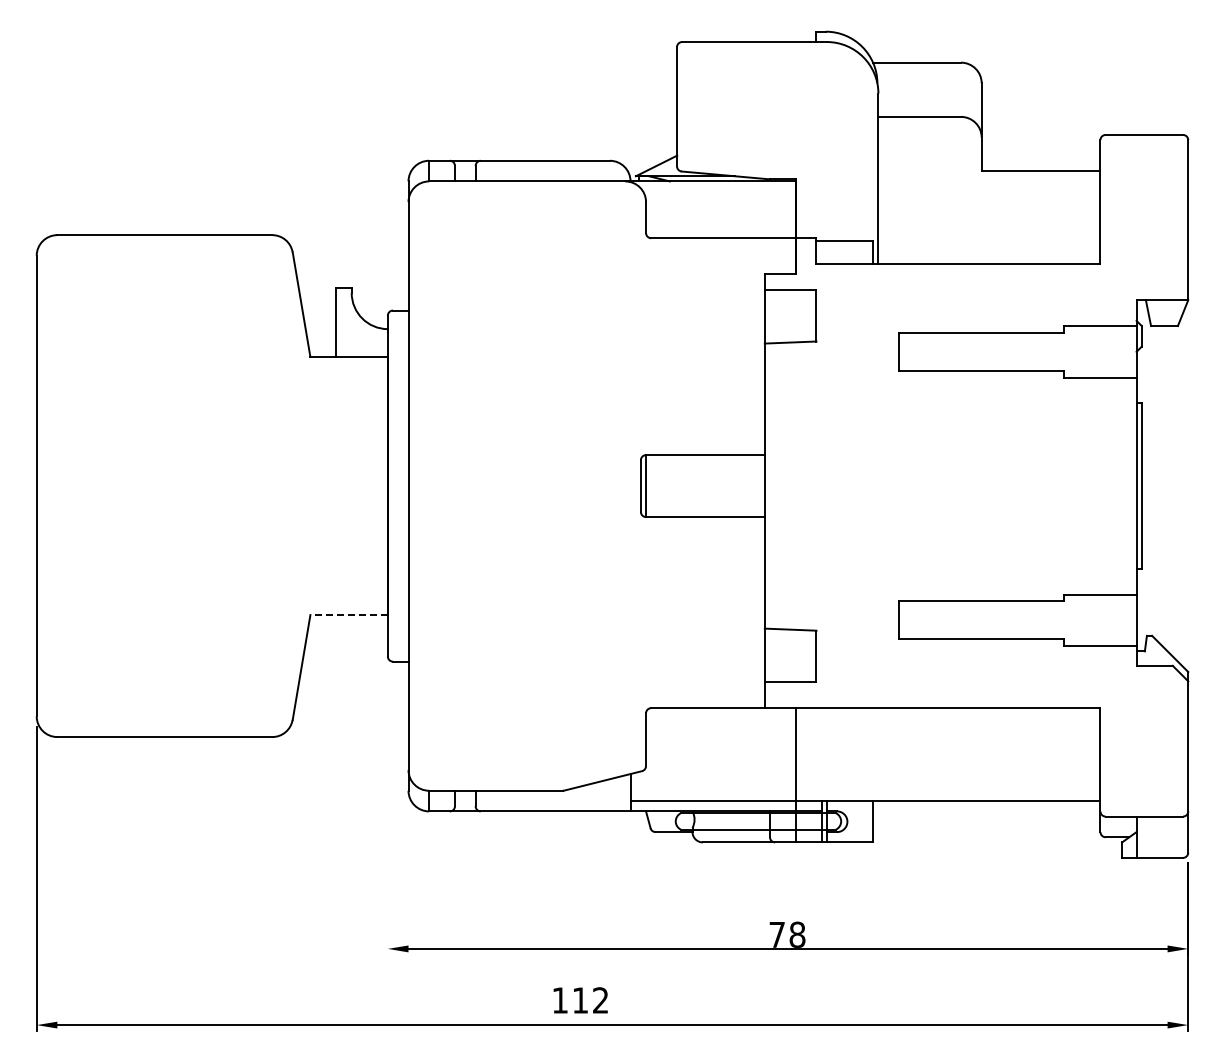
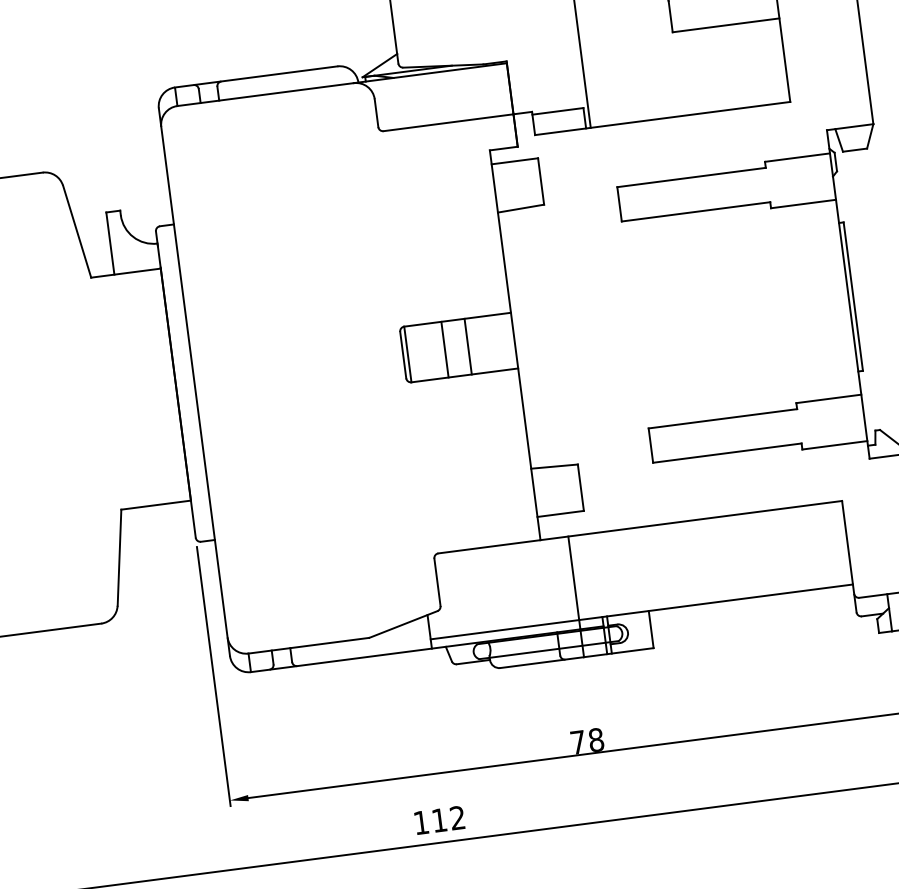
line: (687, 486) -> (445, 350), added
line: (713, 486) -> (468, 346), added
line: (349, 615) -> (156, 505), dashed -> solid
line: (387, 810) -> (213, 676), added
text: (580, 1000) -> (439, 820), moved

